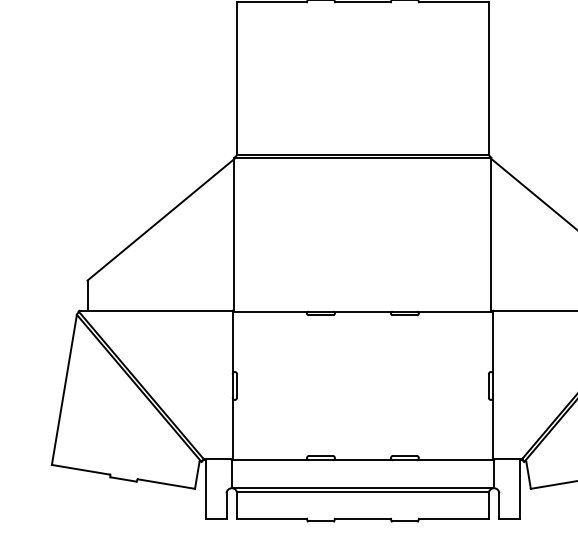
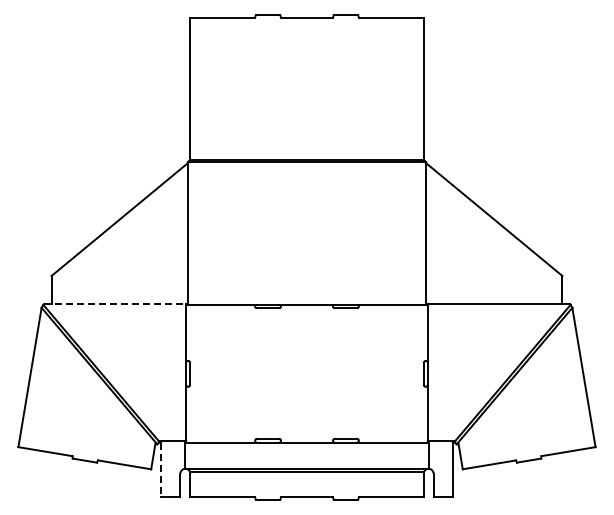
line: (156, 311) -> (115, 304), solid -> dashed
line: (206, 490) -> (161, 470), solid -> dashed

